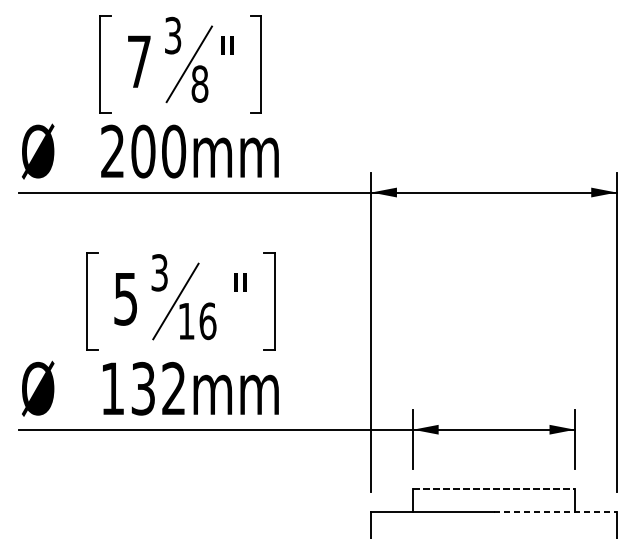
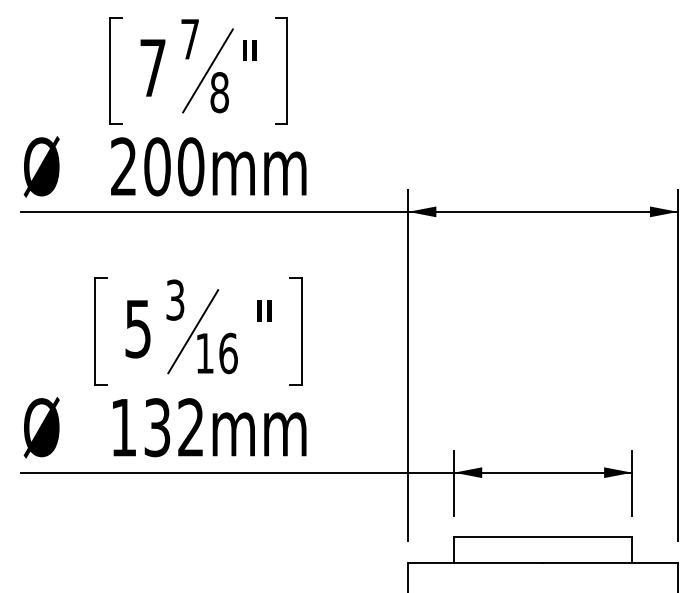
text: (172, 34) -> (189, 38), 3 -> 7
line: (494, 488) -> (543, 537), dashed -> solid
line: (556, 512) -> (611, 563), dashed -> solid

